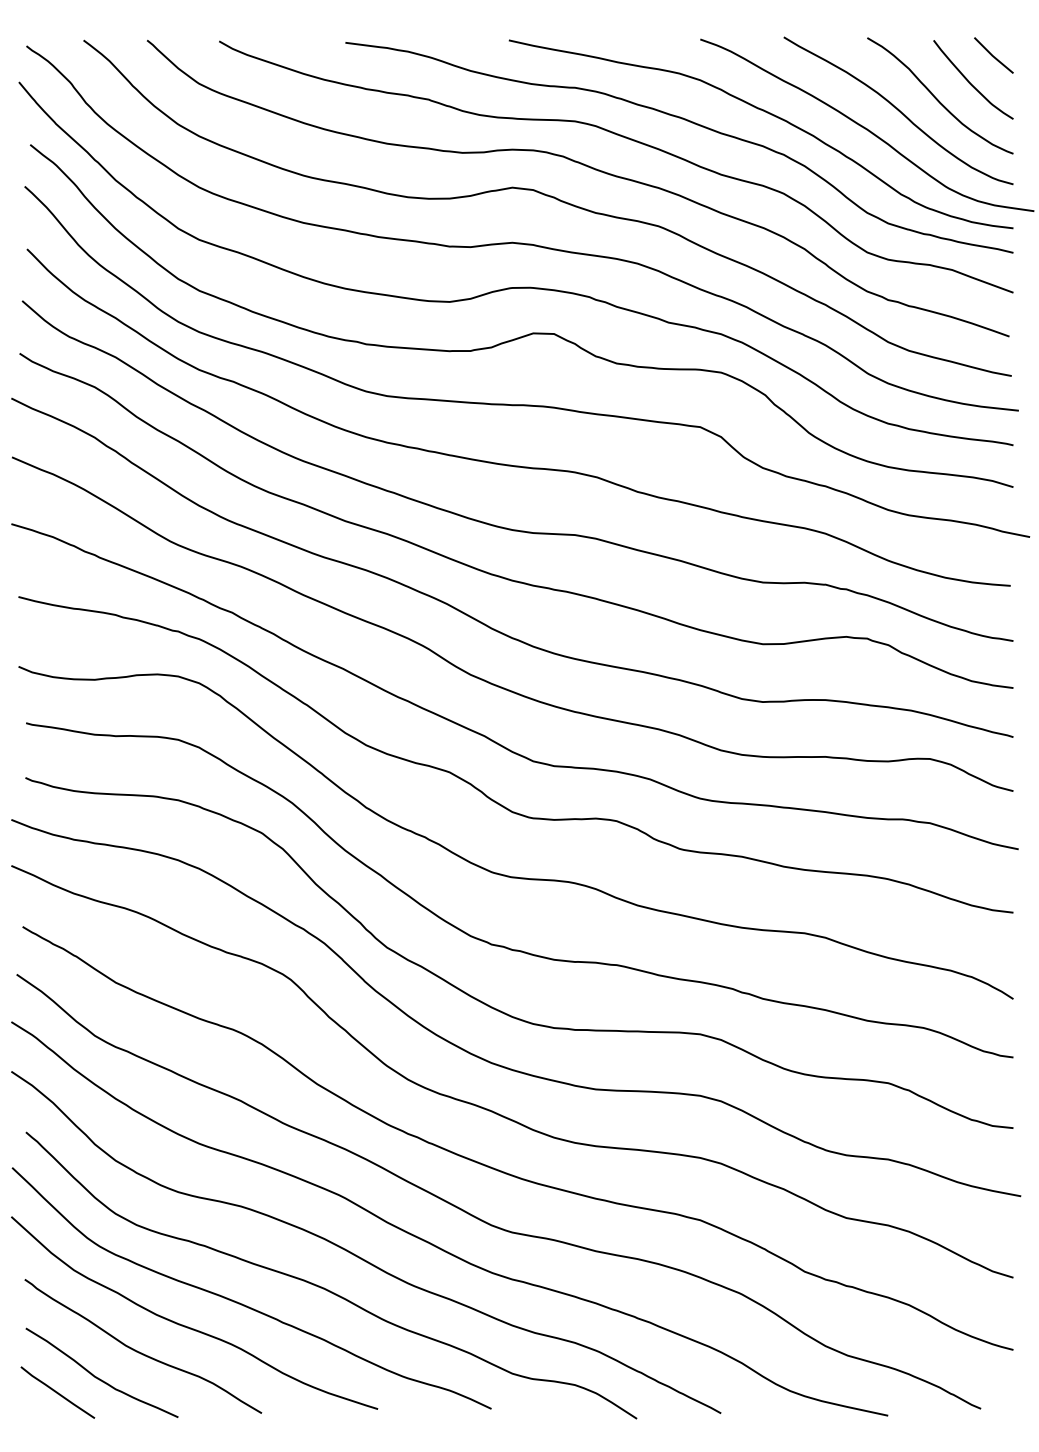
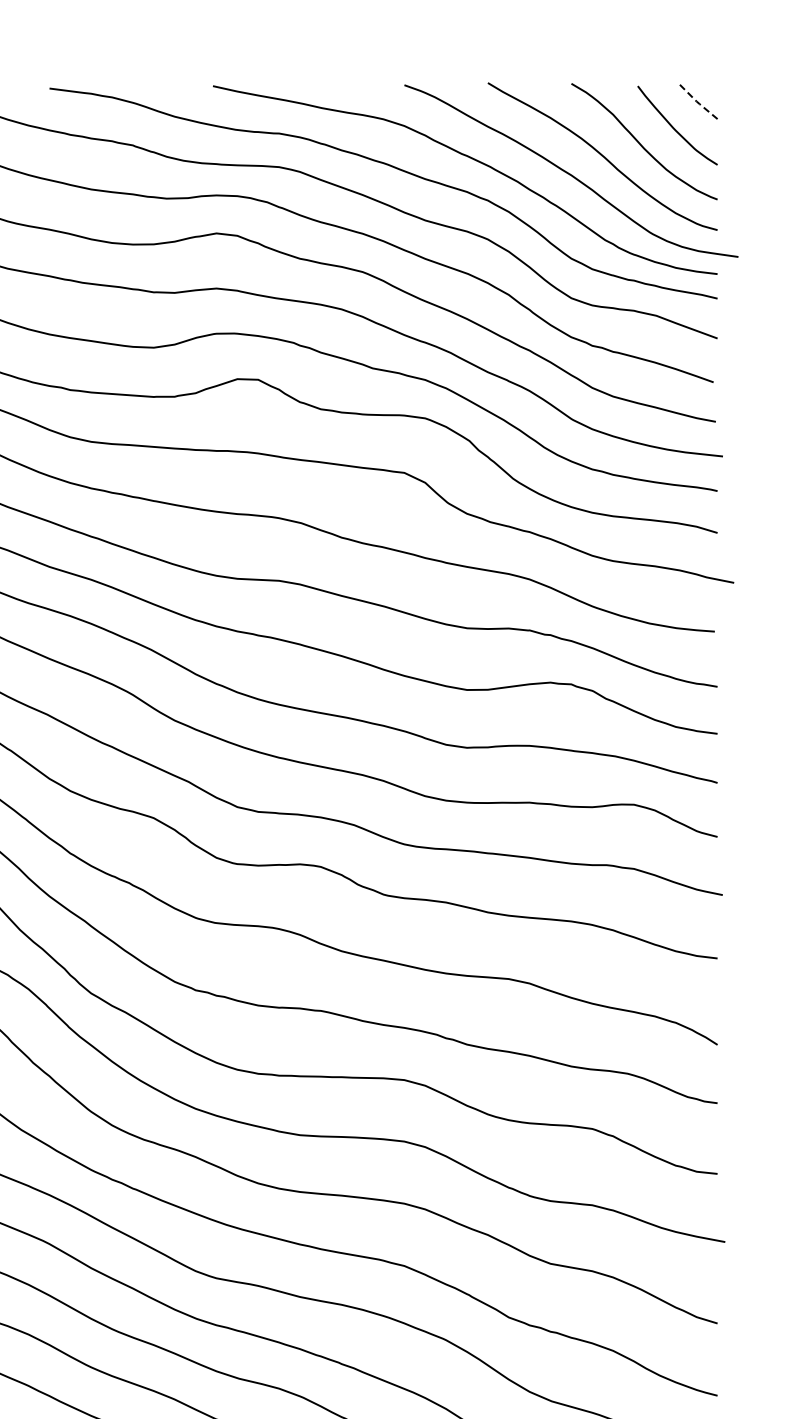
line: (993, 56) -> (697, 102), solid -> dashed

